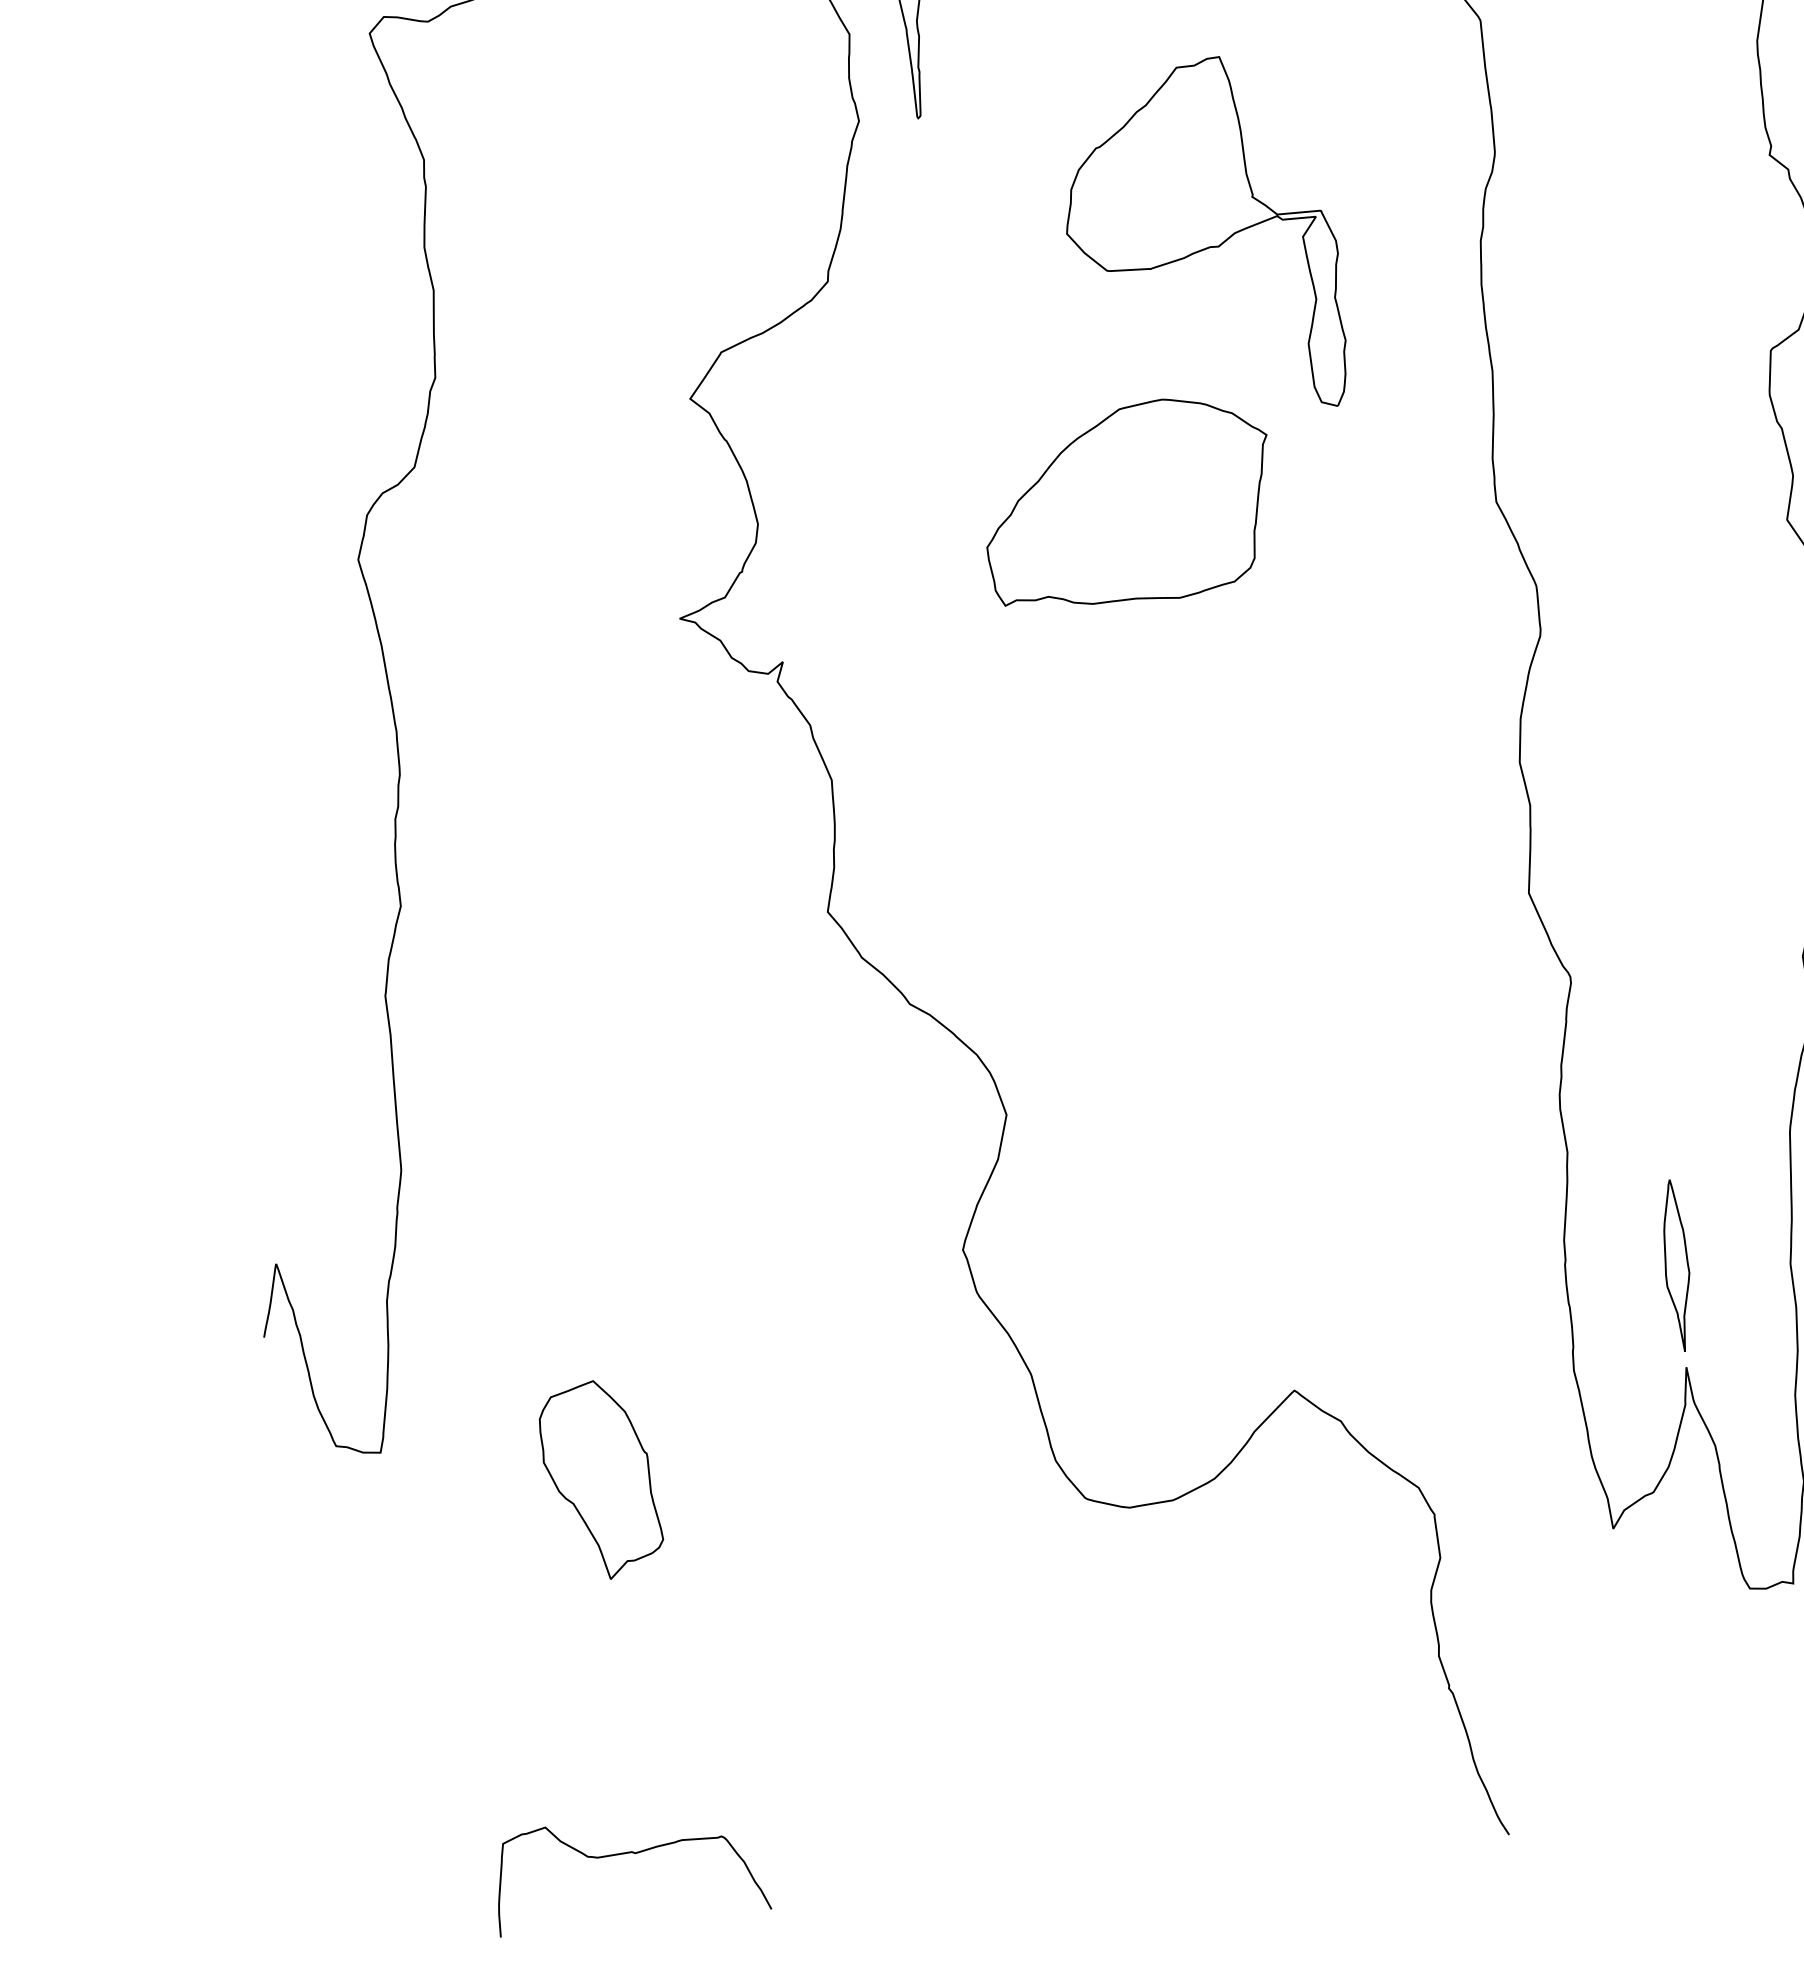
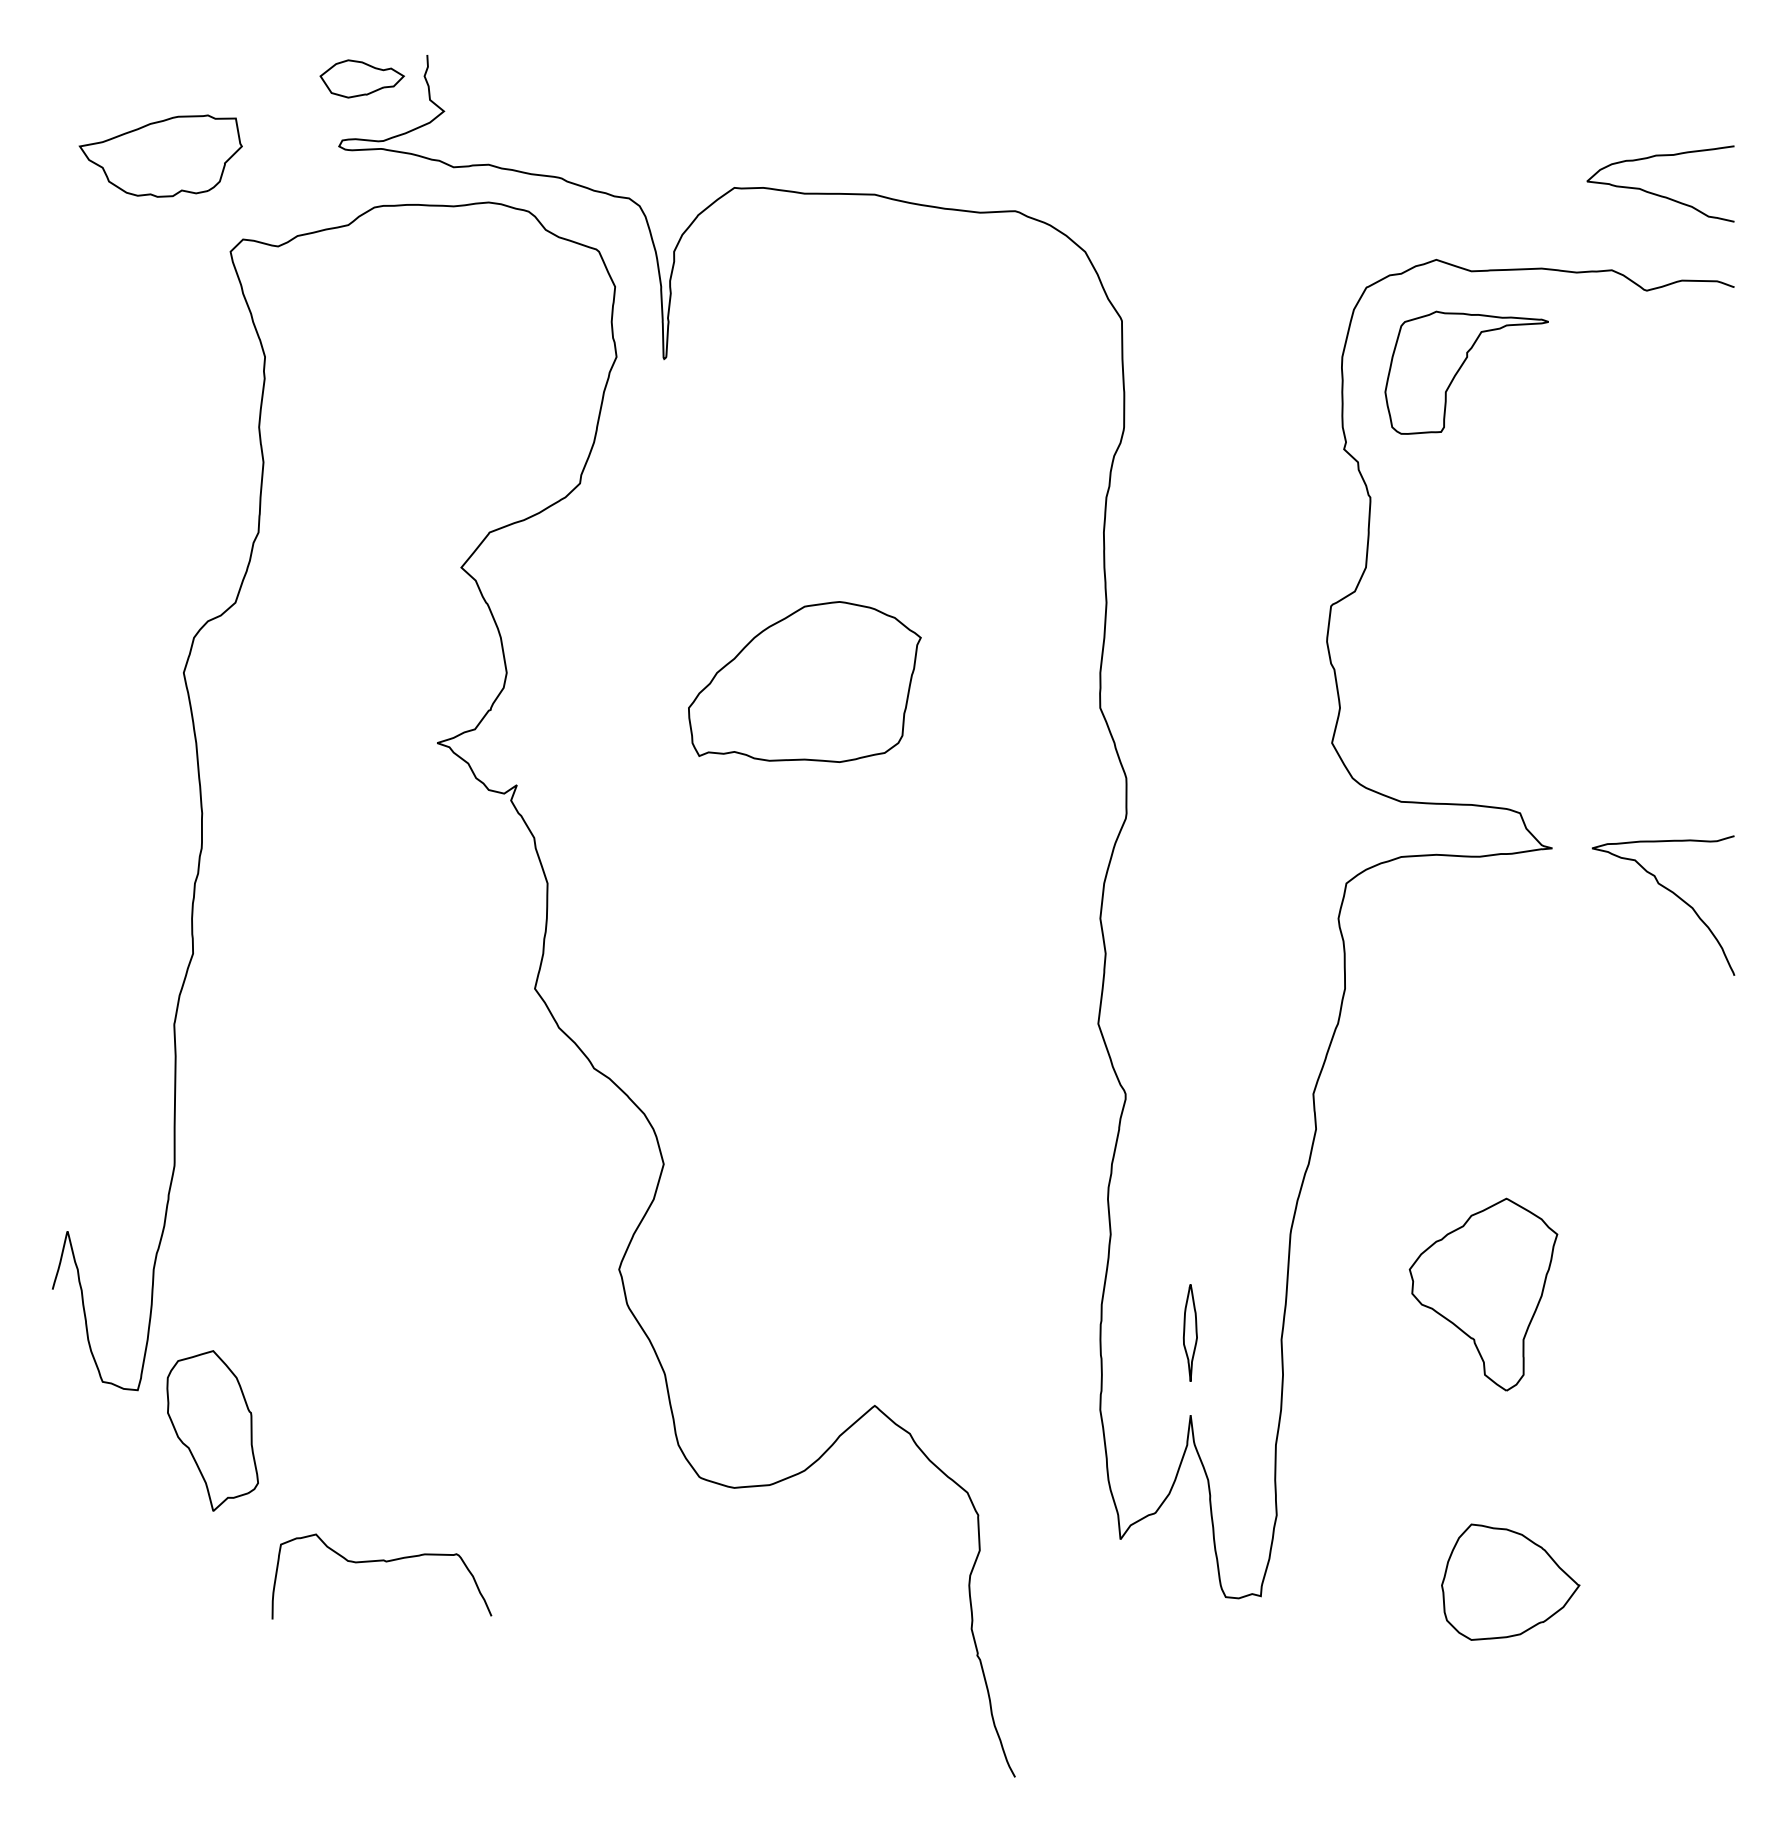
part: (1201, 238) -> (882, 475), removed
part: (1677, 1264) -> (1190, 1332), size x0.7
part: (600, 1479) -> (212, 1430), moved
curve: (634, 1854) -> (385, 1562), moved

